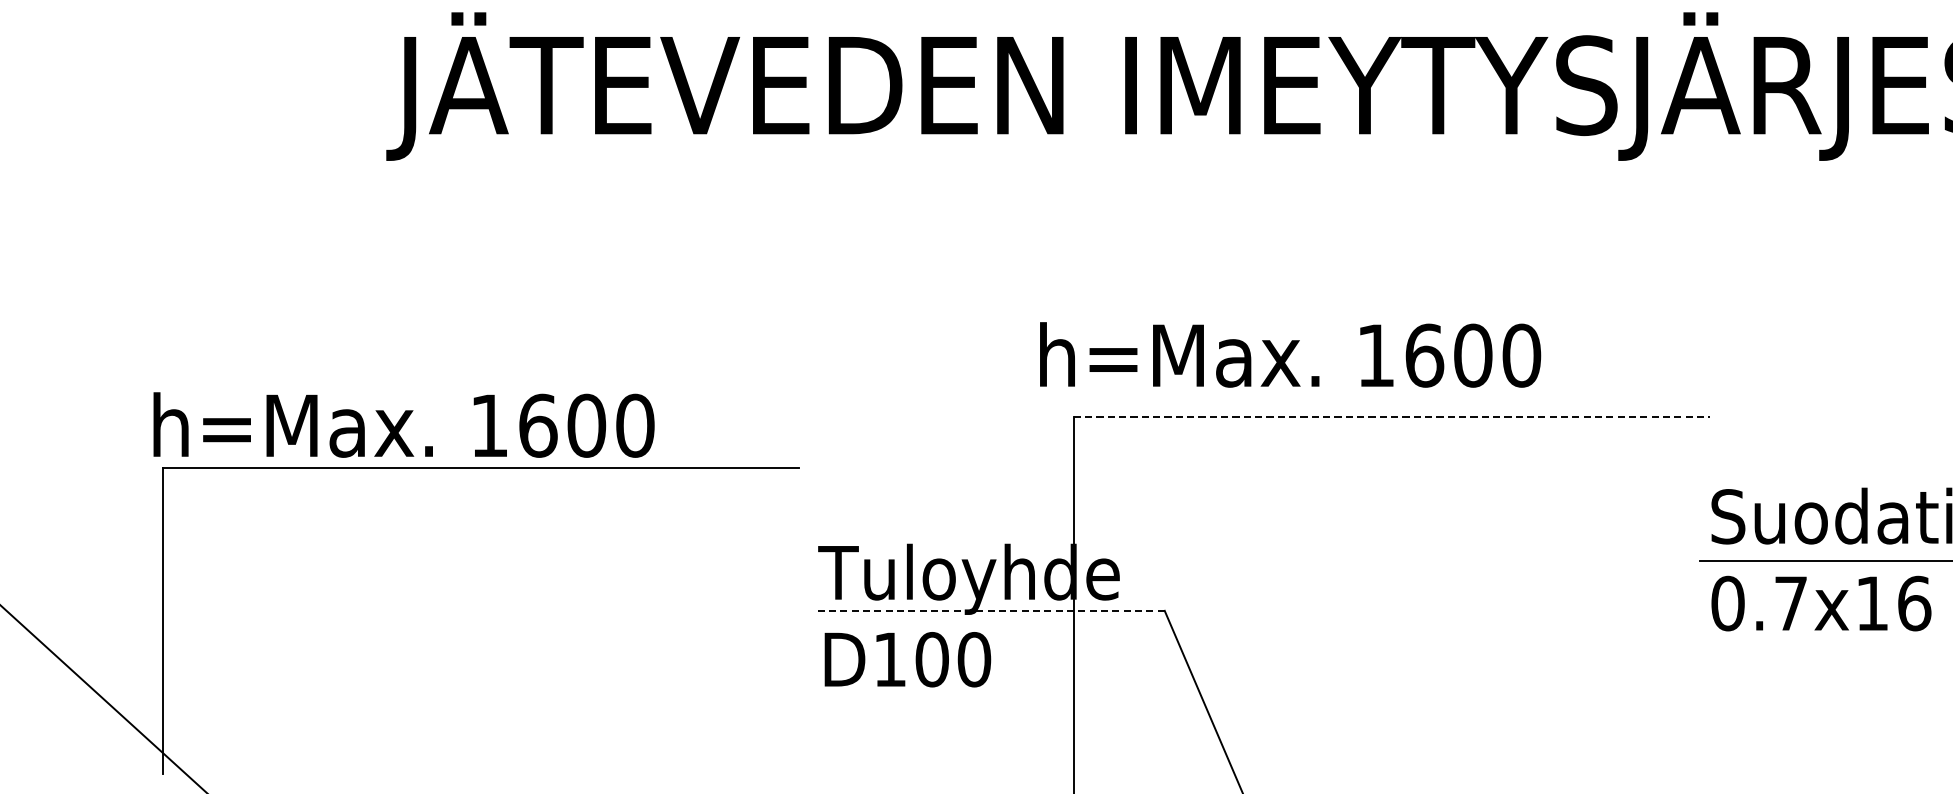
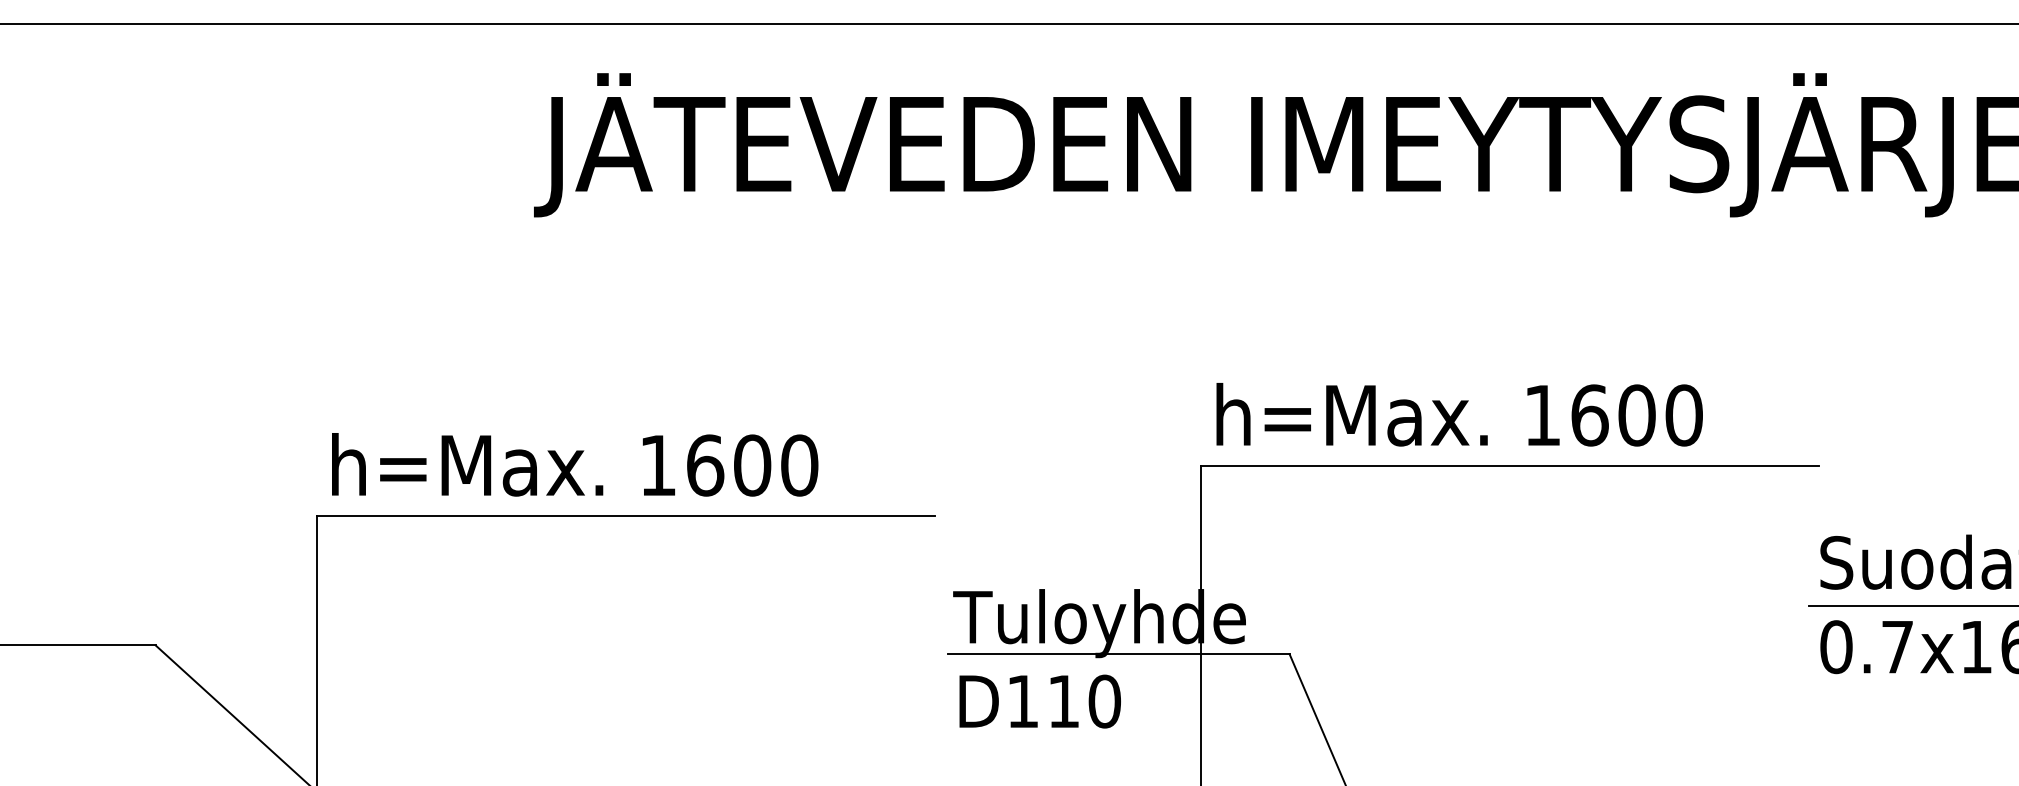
text: (1290, 354) -> (1459, 414), moved
line: (1392, 416) -> (1510, 465), dashed -> solid
text: (404, 424) -> (575, 464), moved
line: (989, 611) -> (1119, 654), dashed -> solid
text: (931, 659) -> (1063, 701), D100 -> D110

